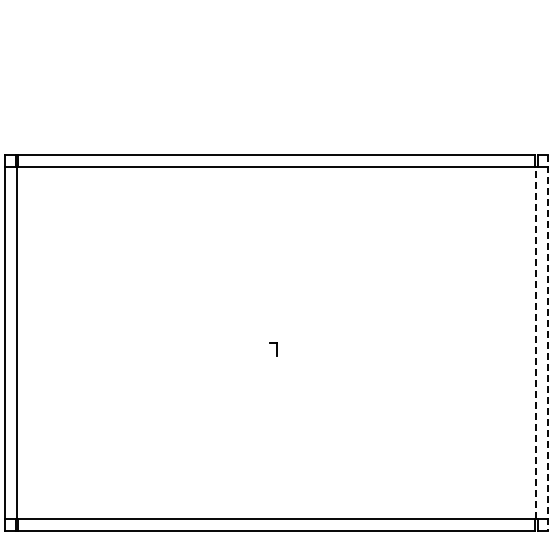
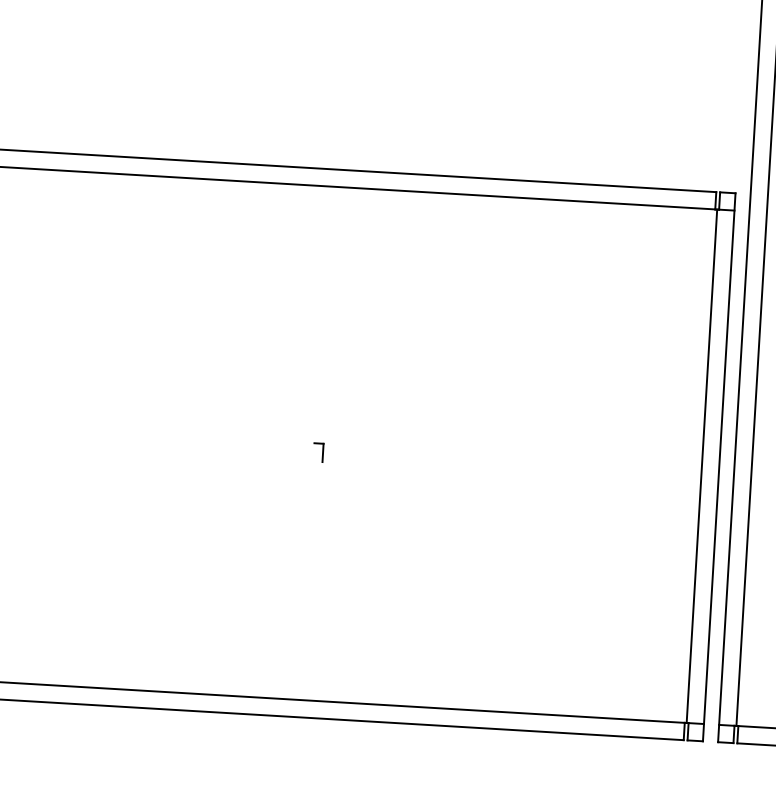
line: (536, 342) -> (702, 465), dashed -> solid
line: (548, 343) -> (719, 468), dashed -> solid

